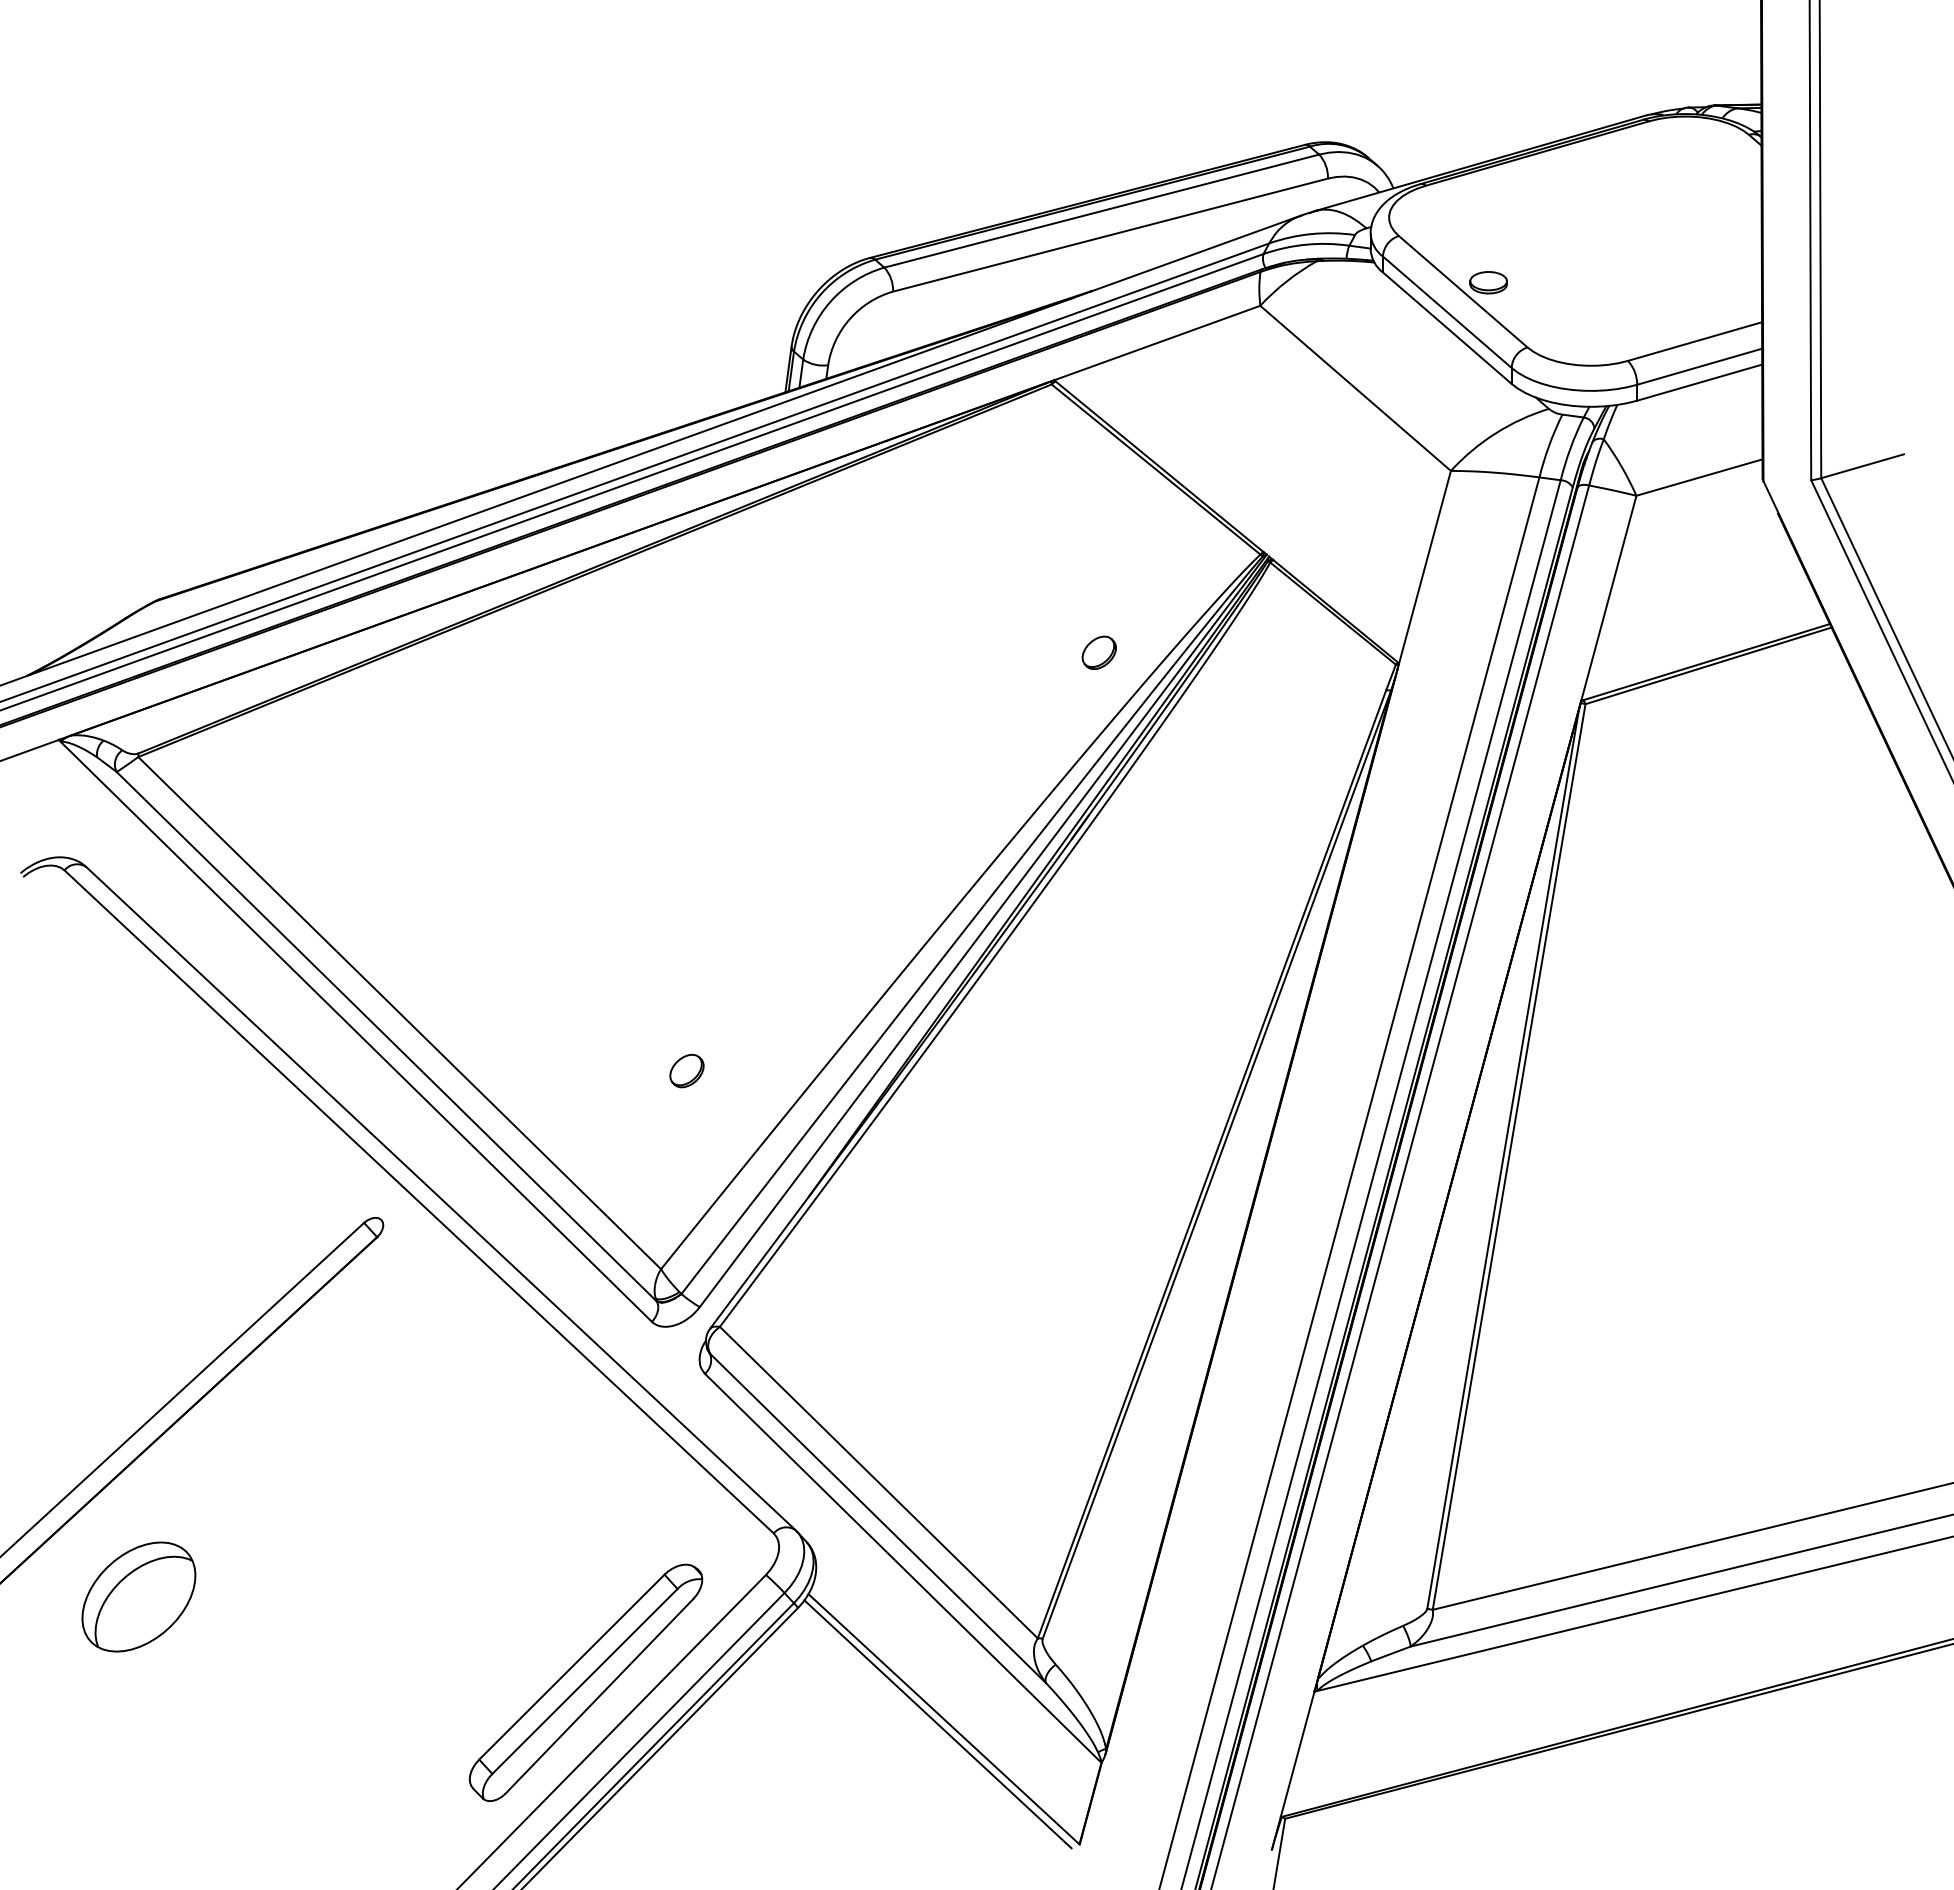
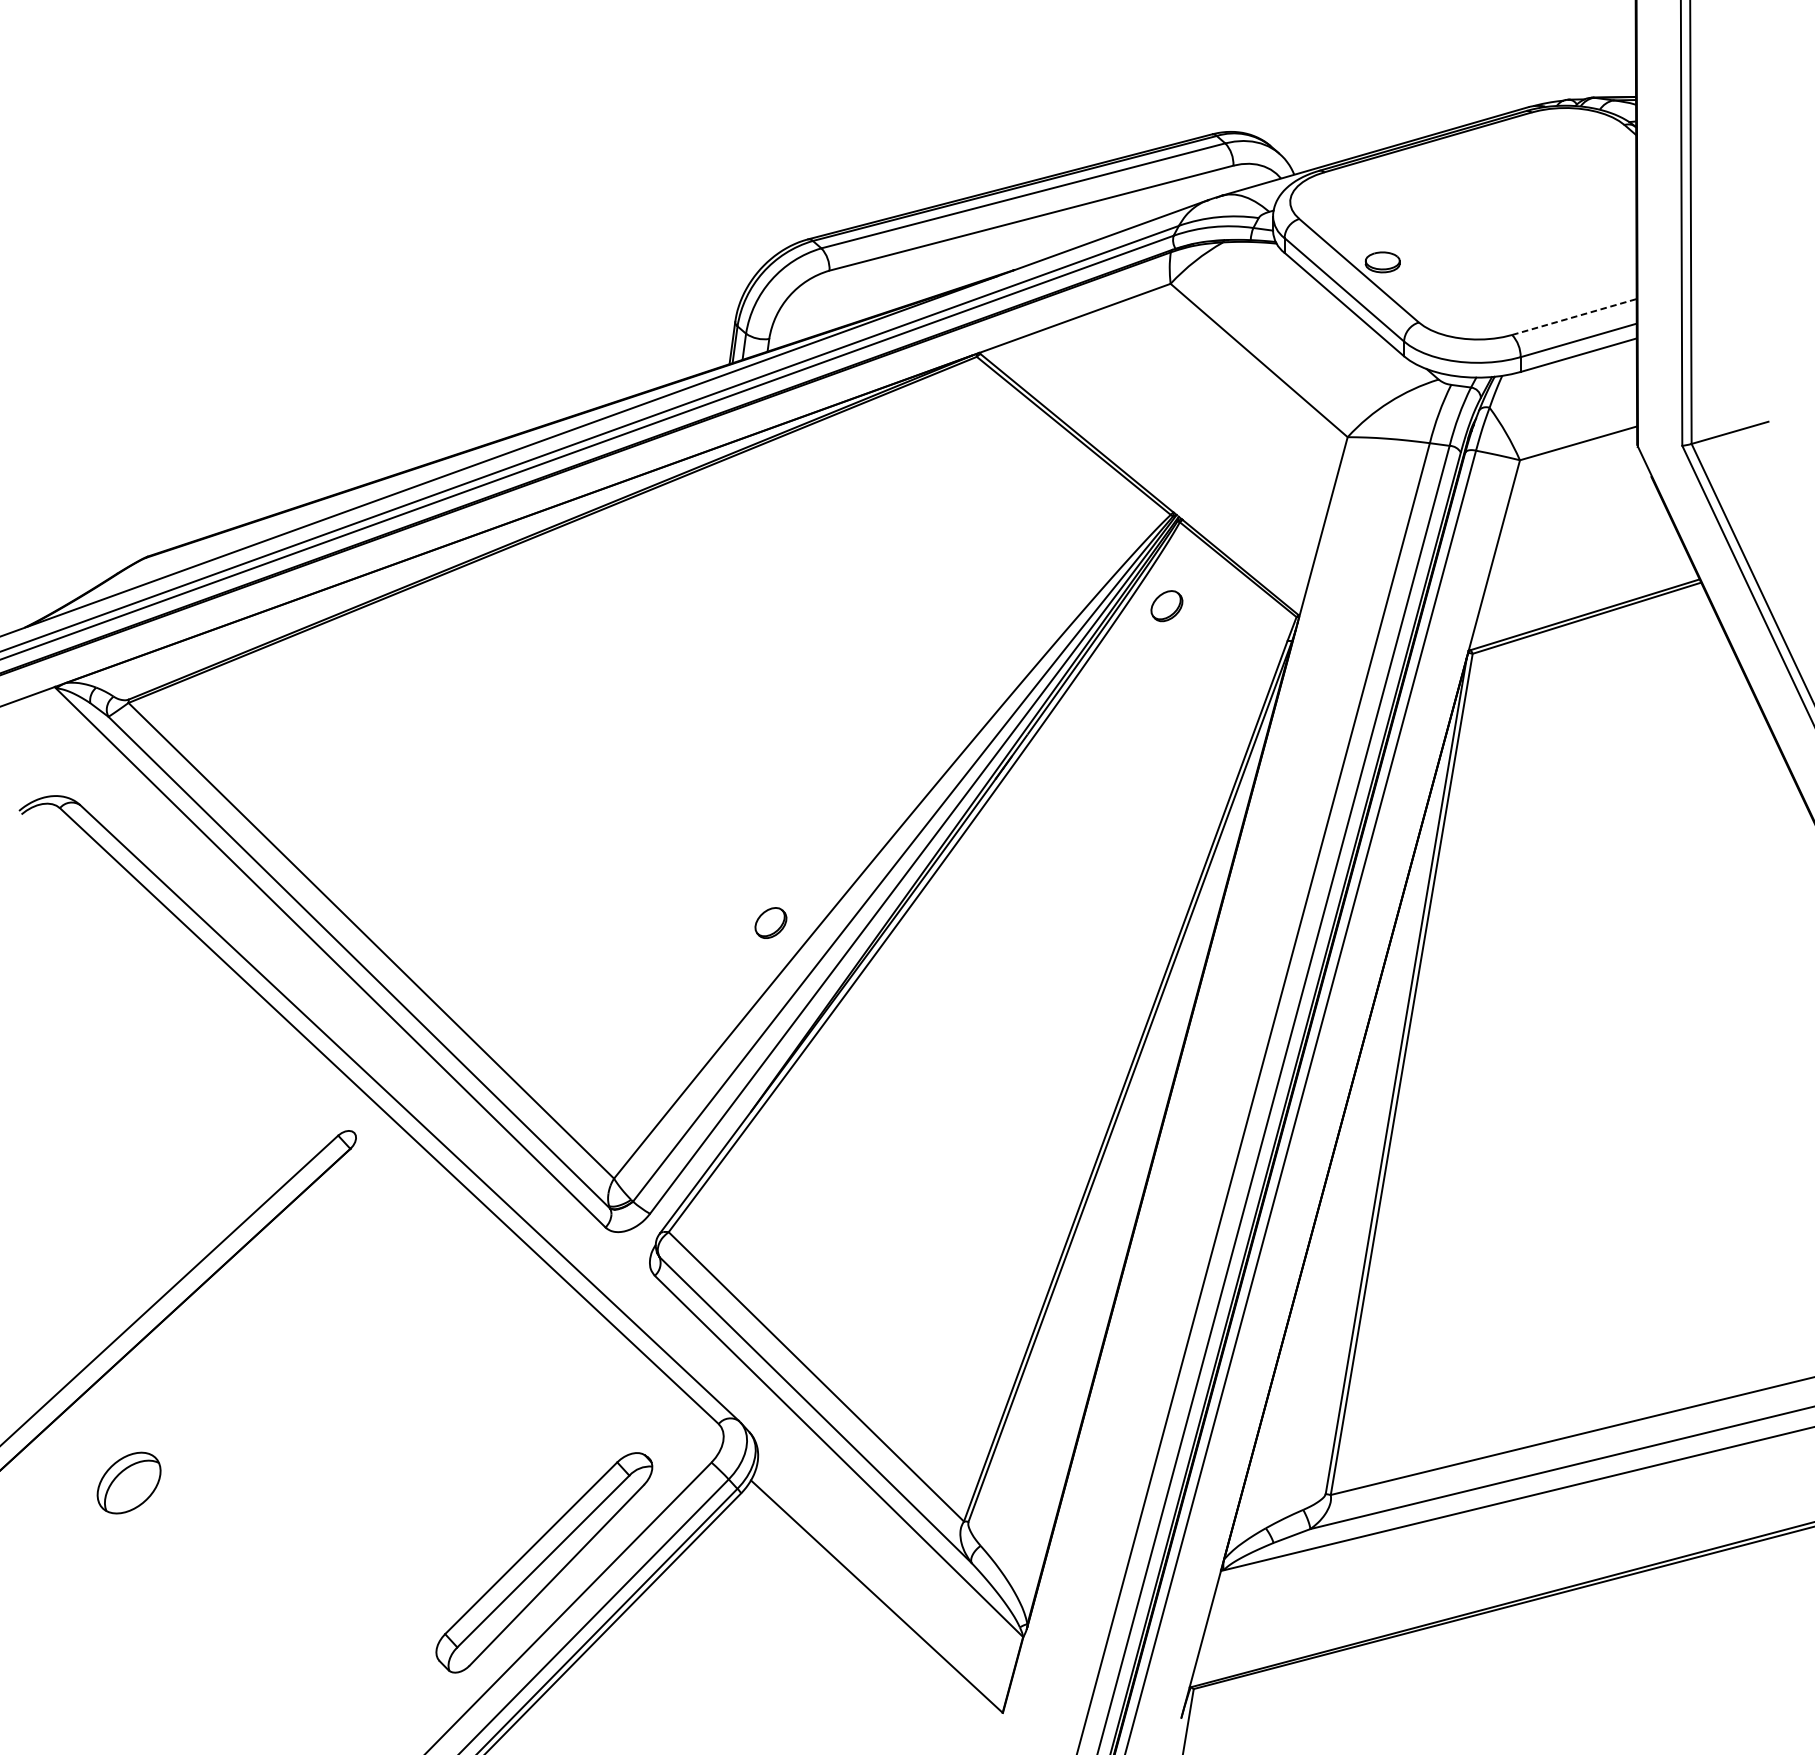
line: (1695, 341) -> (1574, 316), solid -> dashed
part: (1098, 652) -> (1166, 605), moved
part: (686, 1070) -> (770, 922), moved
part: (138, 1596) -> (128, 1482), size x0.6
line: (937, 1724) -> (870, 1601), removed

